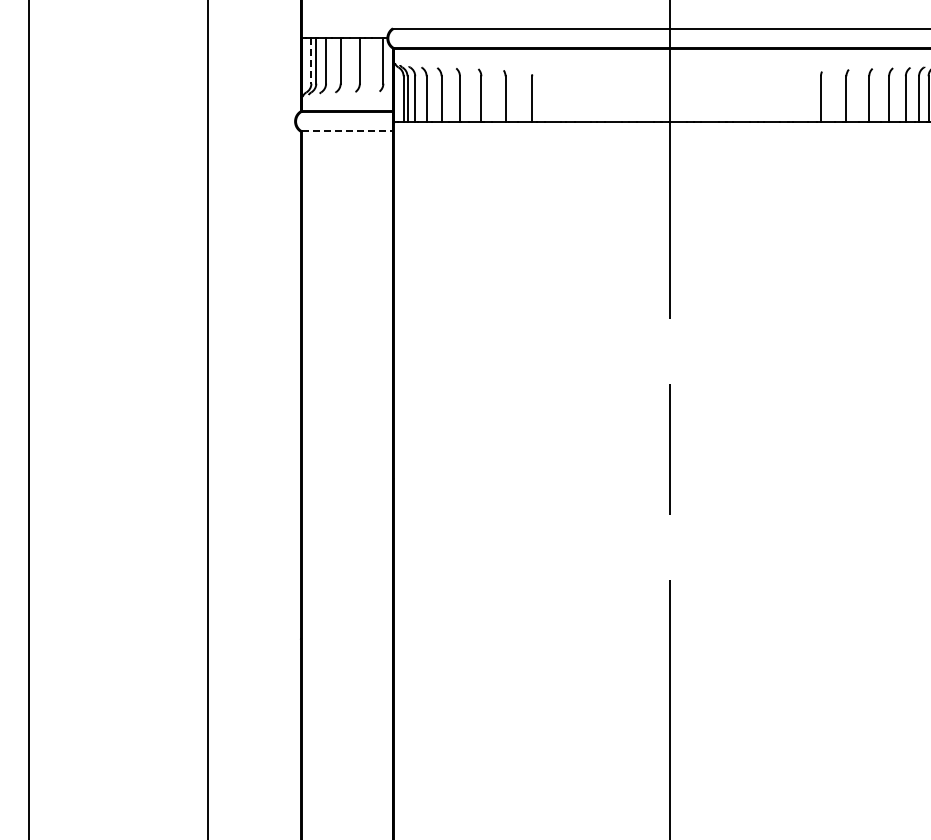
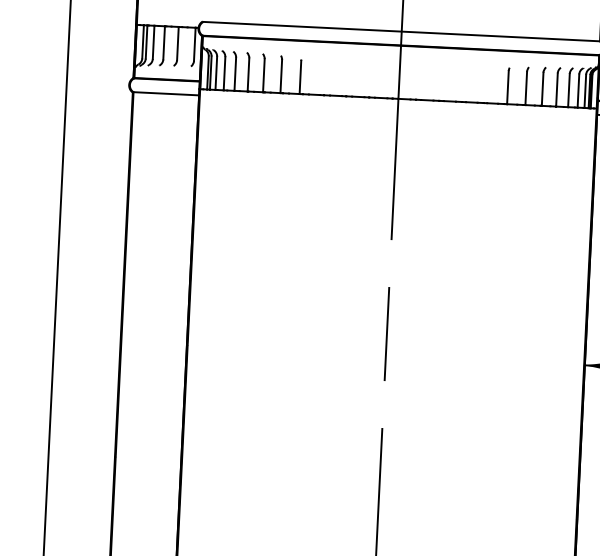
line: (311, 61) -> (143, 42), dashed -> solid
line: (347, 131) -> (166, 94), dashed -> solid

